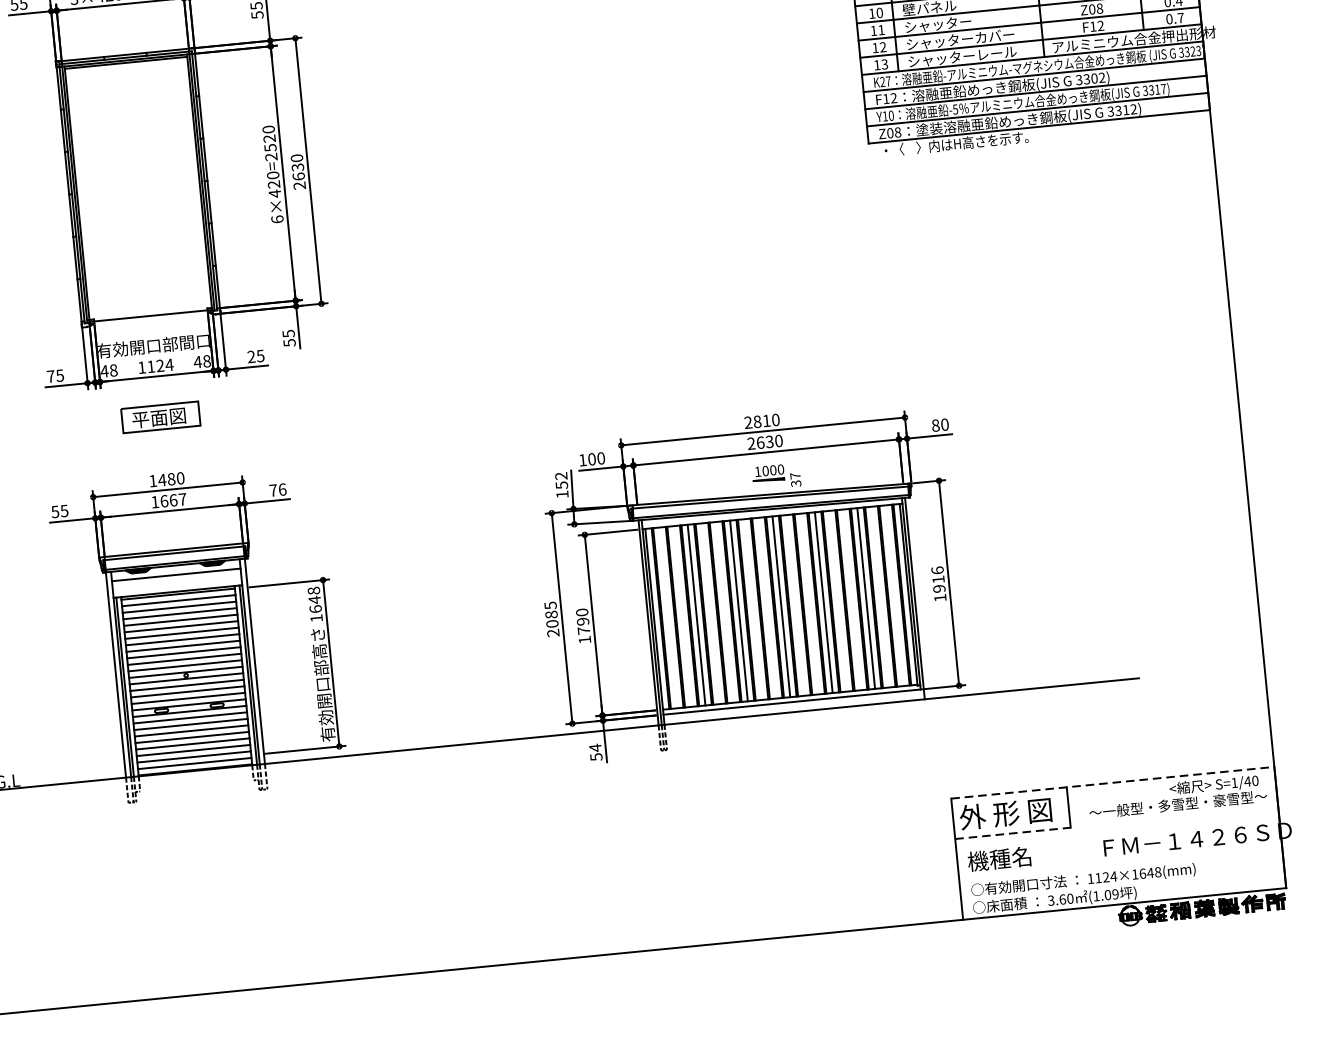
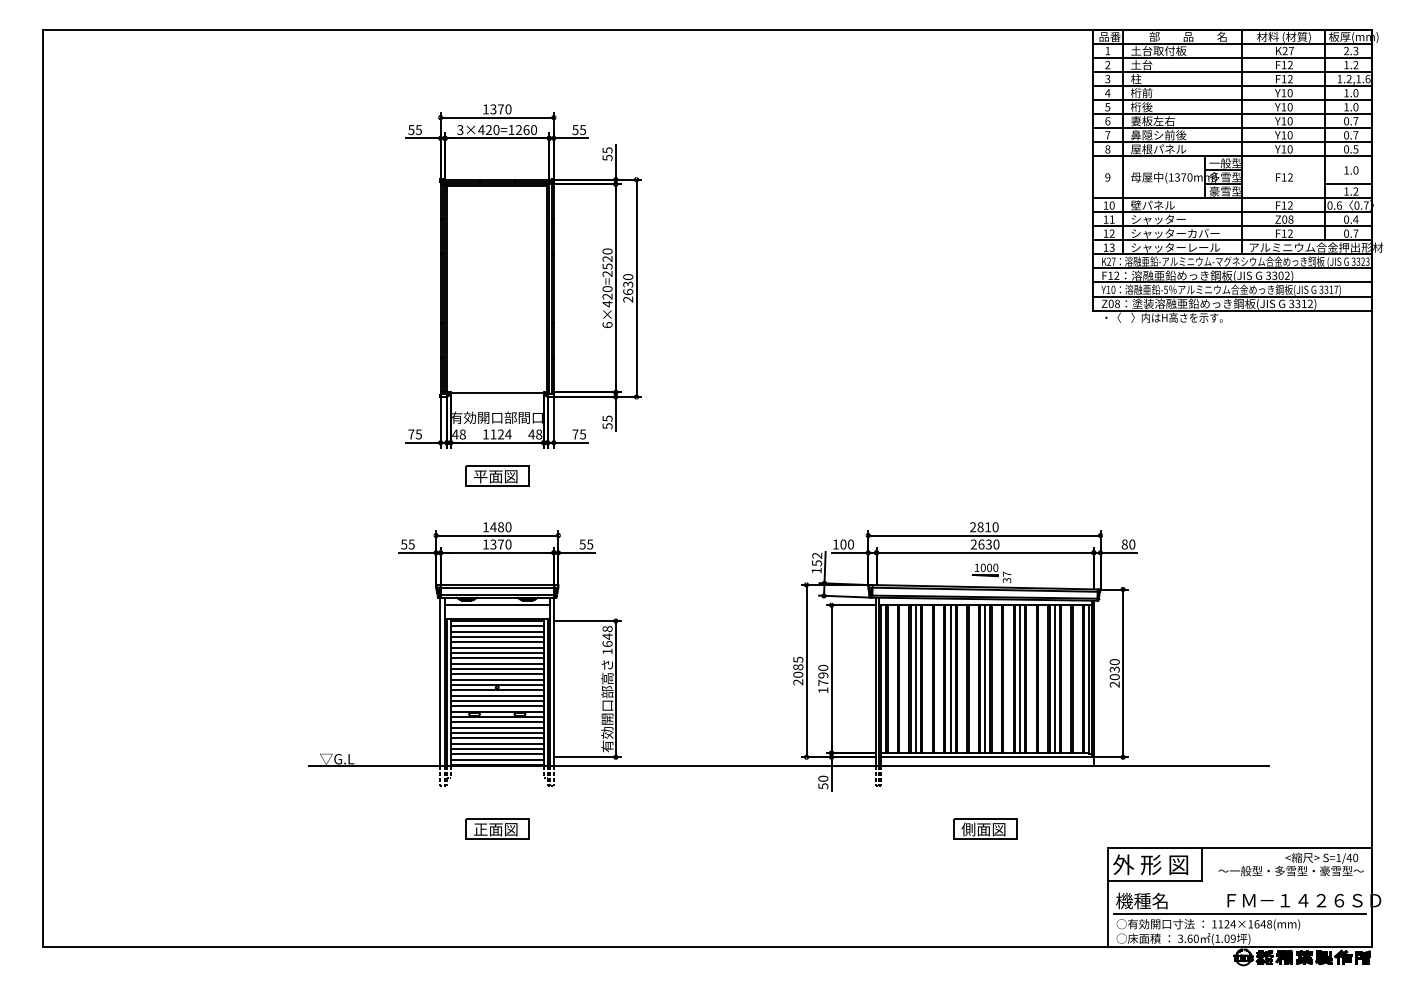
text: (251, 356) -> (575, 434), 25 -> 75
text: (278, 490) -> (586, 544), 76 -> 55
text: (172, 500) -> (500, 544), 1667 -> 1370
text: (938, 584) -> (1114, 673), 1916 -> 2030
text: (595, 747) -> (823, 778), 54 -> 50
line: (1113, 783) -> (1240, 848), dashed -> solid
part: (799, 789) -> (985, 828), added
line: (1013, 833) -> (1155, 881), dashed -> solid
part: (203, 847) -> (497, 828), added
line: (1120, 863) -> (1239, 914), added

